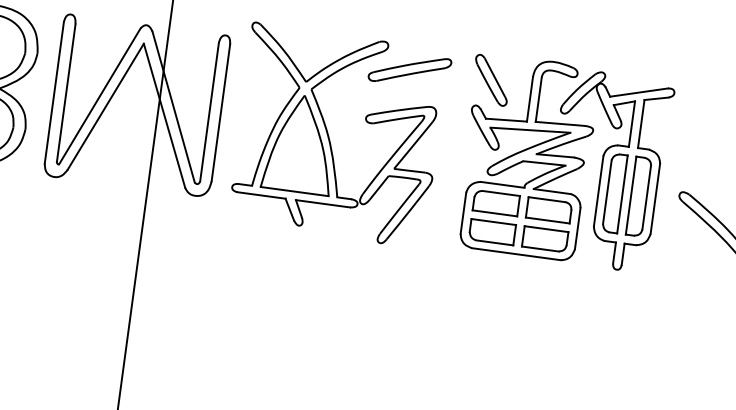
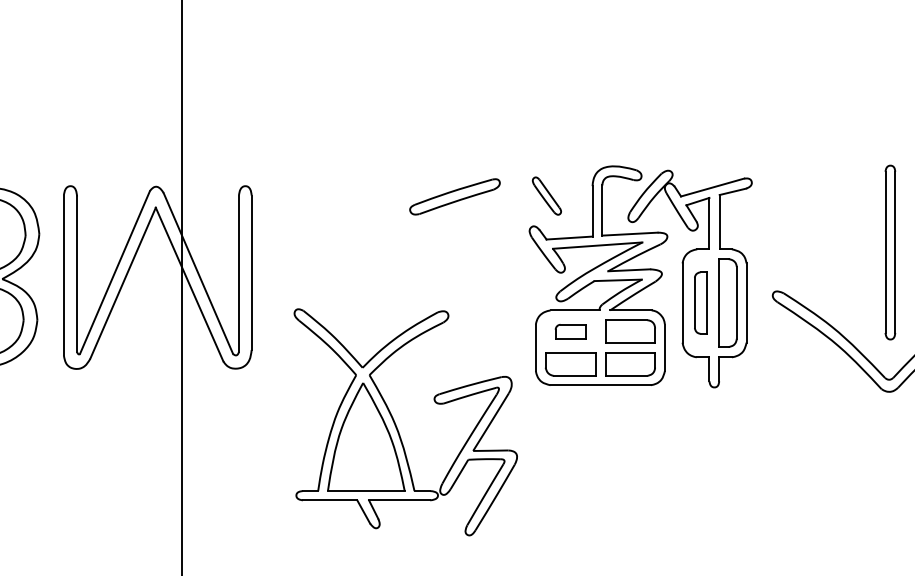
part: (491, 79) -> (546, 195), size x0.7
part: (329, 136) -> (396, 424), moved
part: (614, 192) -> (700, 302), size x0.7
part: (496, 202) -> (570, 331), size x0.6

